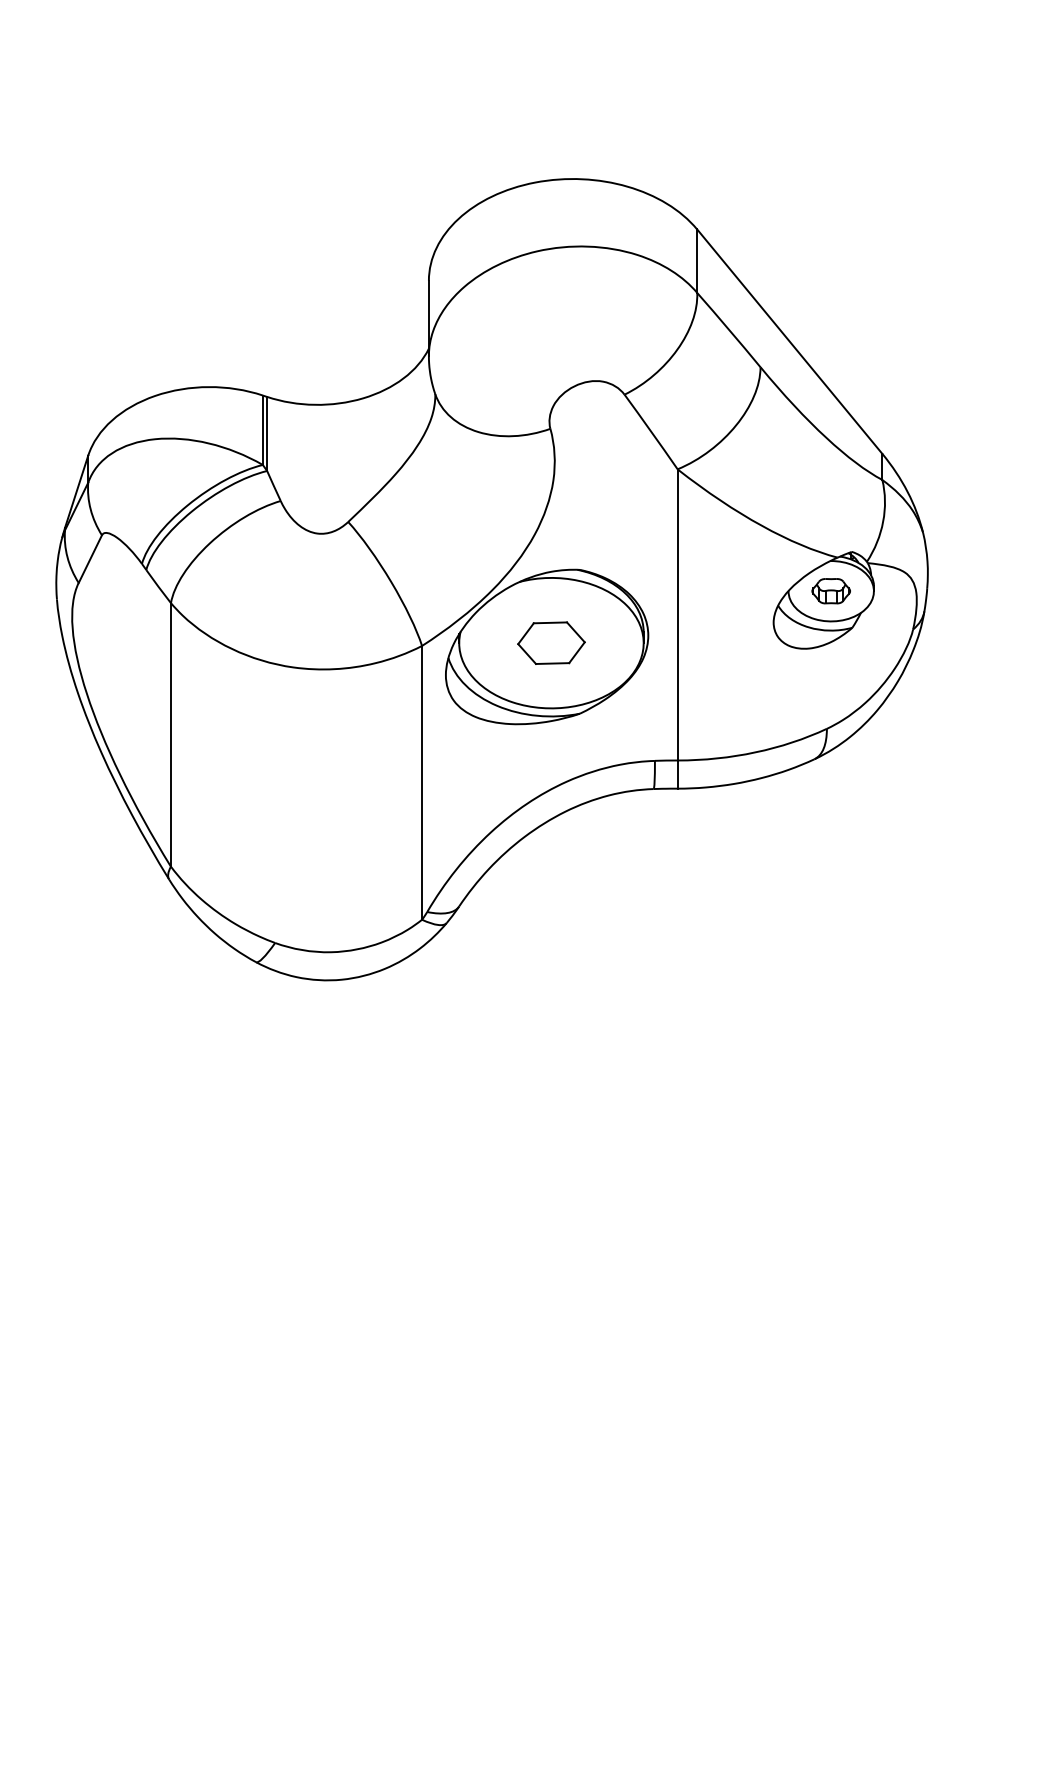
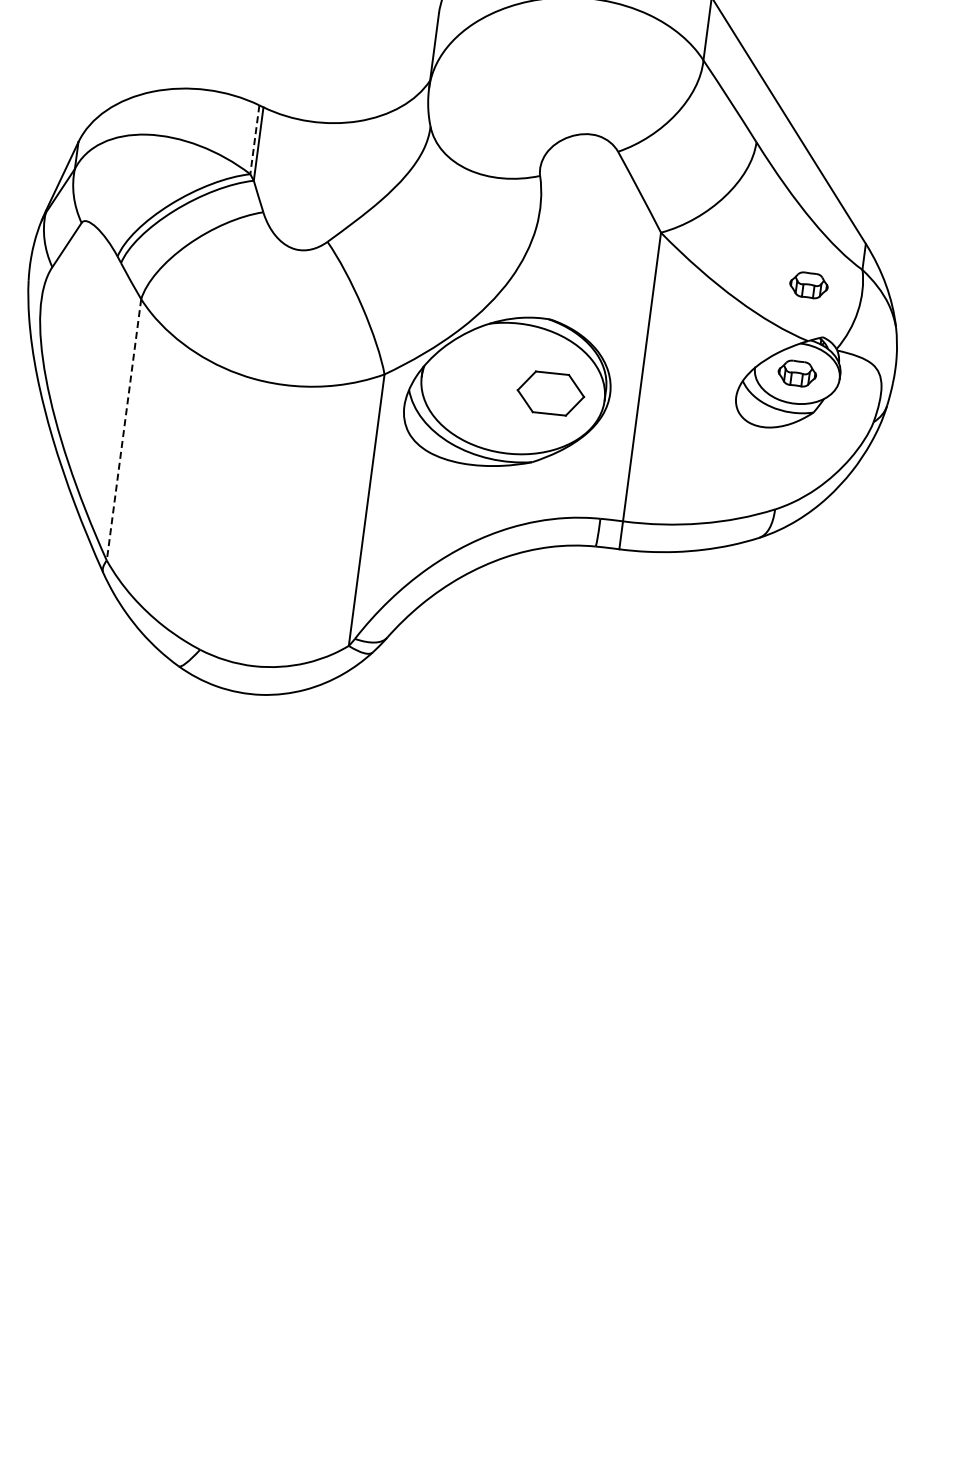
line: (262, 430) -> (254, 140), solid -> dashed
part: (830, 502) -> (808, 285), added
part: (551, 642) -> (551, 392), moved
line: (171, 734) -> (124, 429), solid -> dashed

